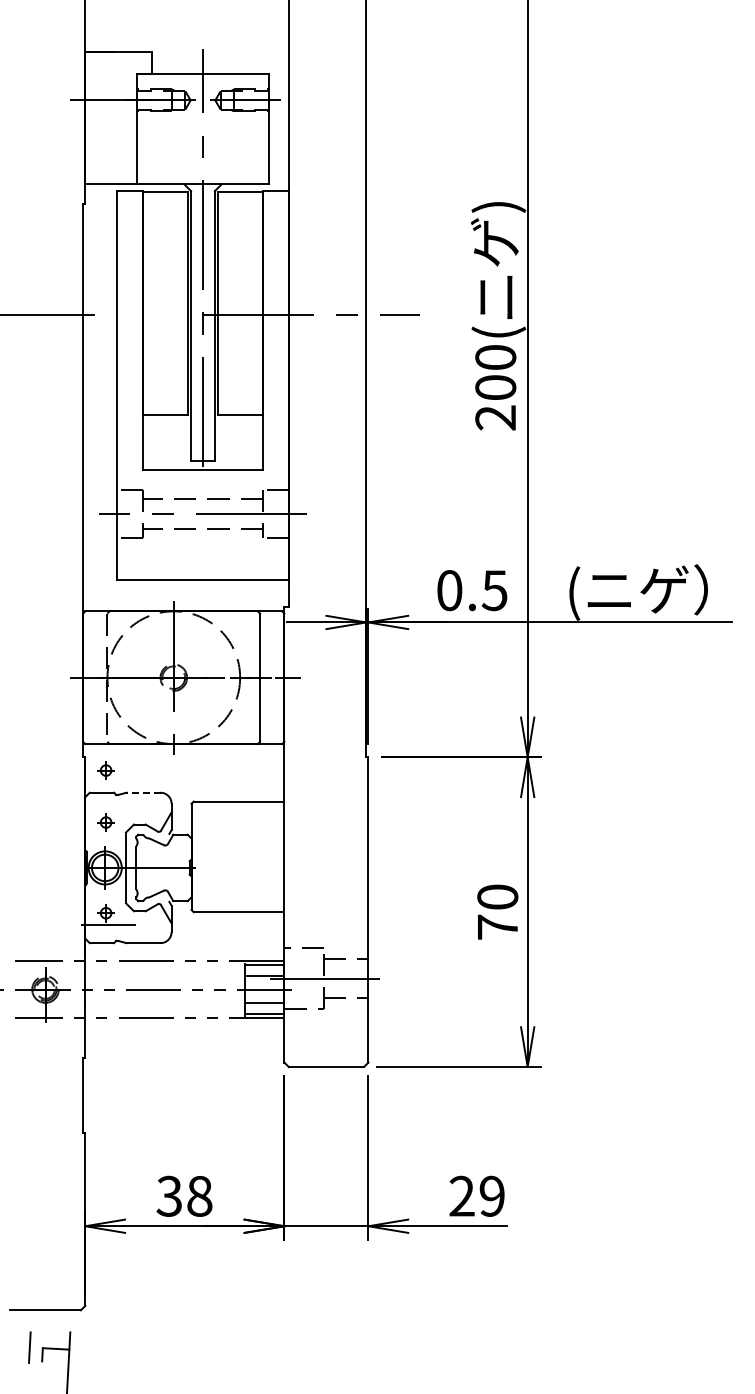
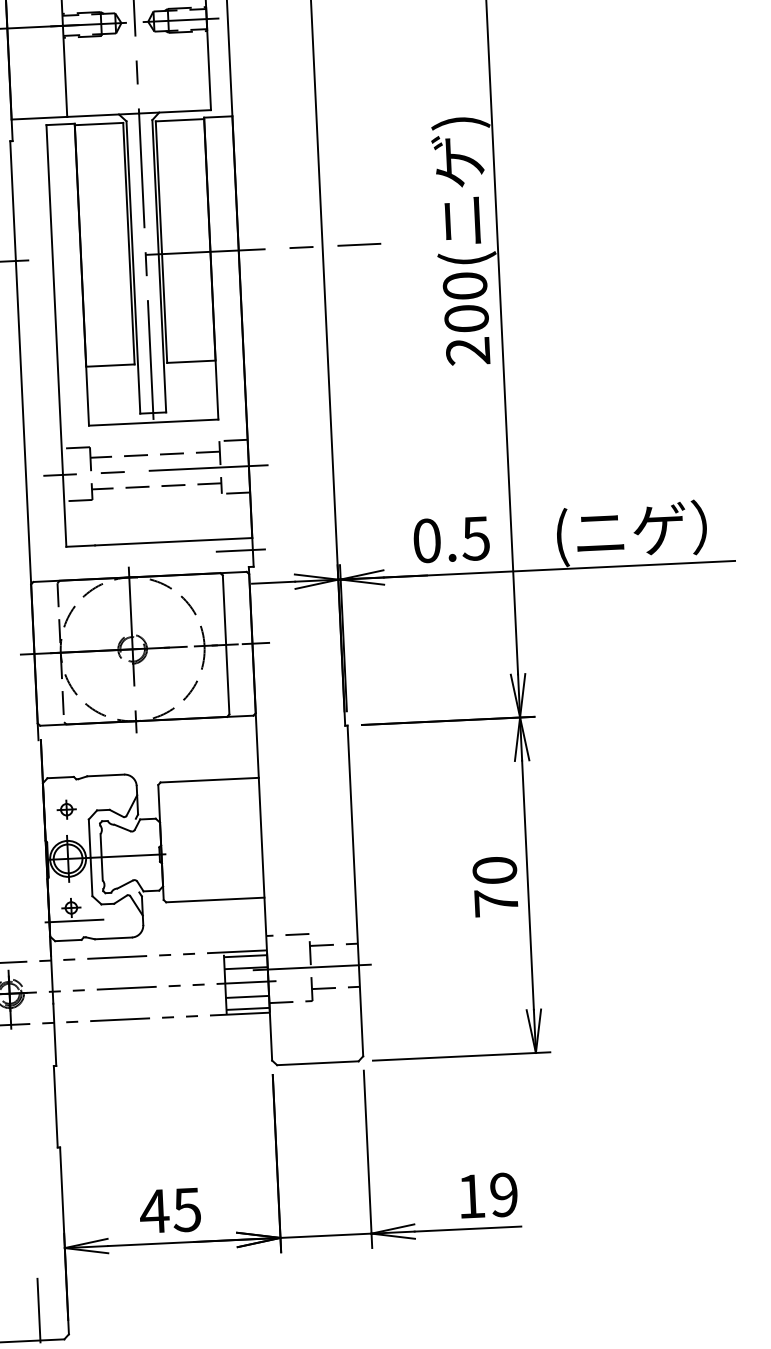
line: (277, 591) -> (240, 550), added
part: (105, 770) -> (63, 753), removed
line: (143, 792) -> (105, 775), dashed -> solid
text: (183, 1195) -> (169, 1209), 38 -> 45
text: (461, 1195) -> (470, 1195), 29 -> 19
line: (58, 1282) -> (38, 1310), added

